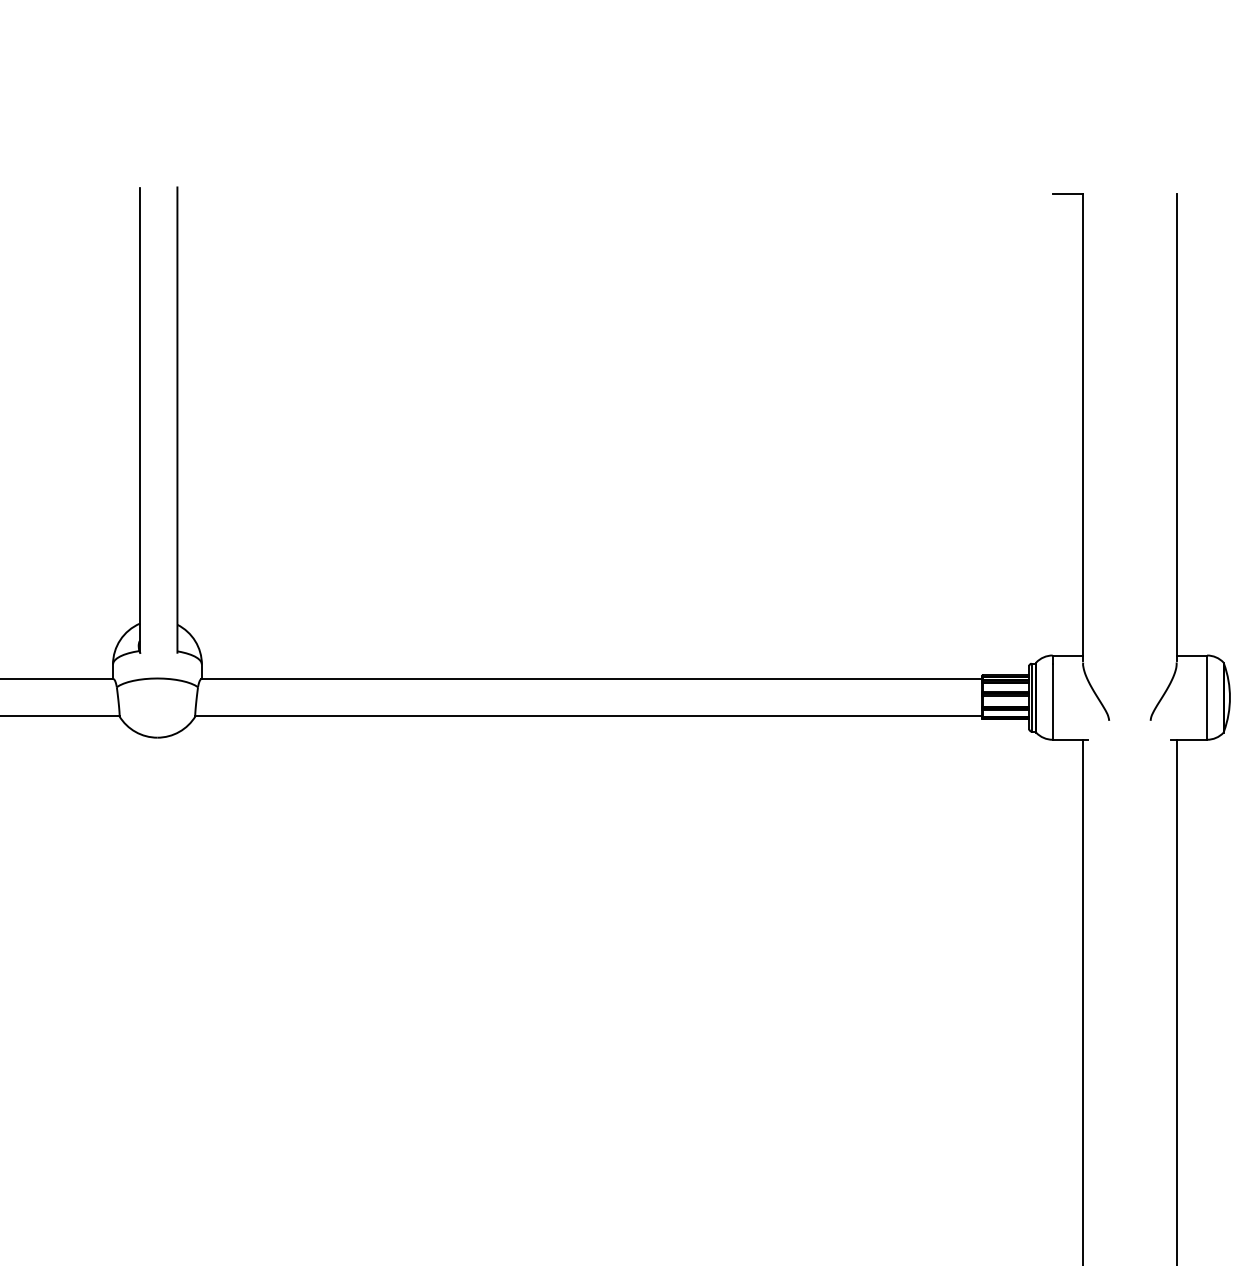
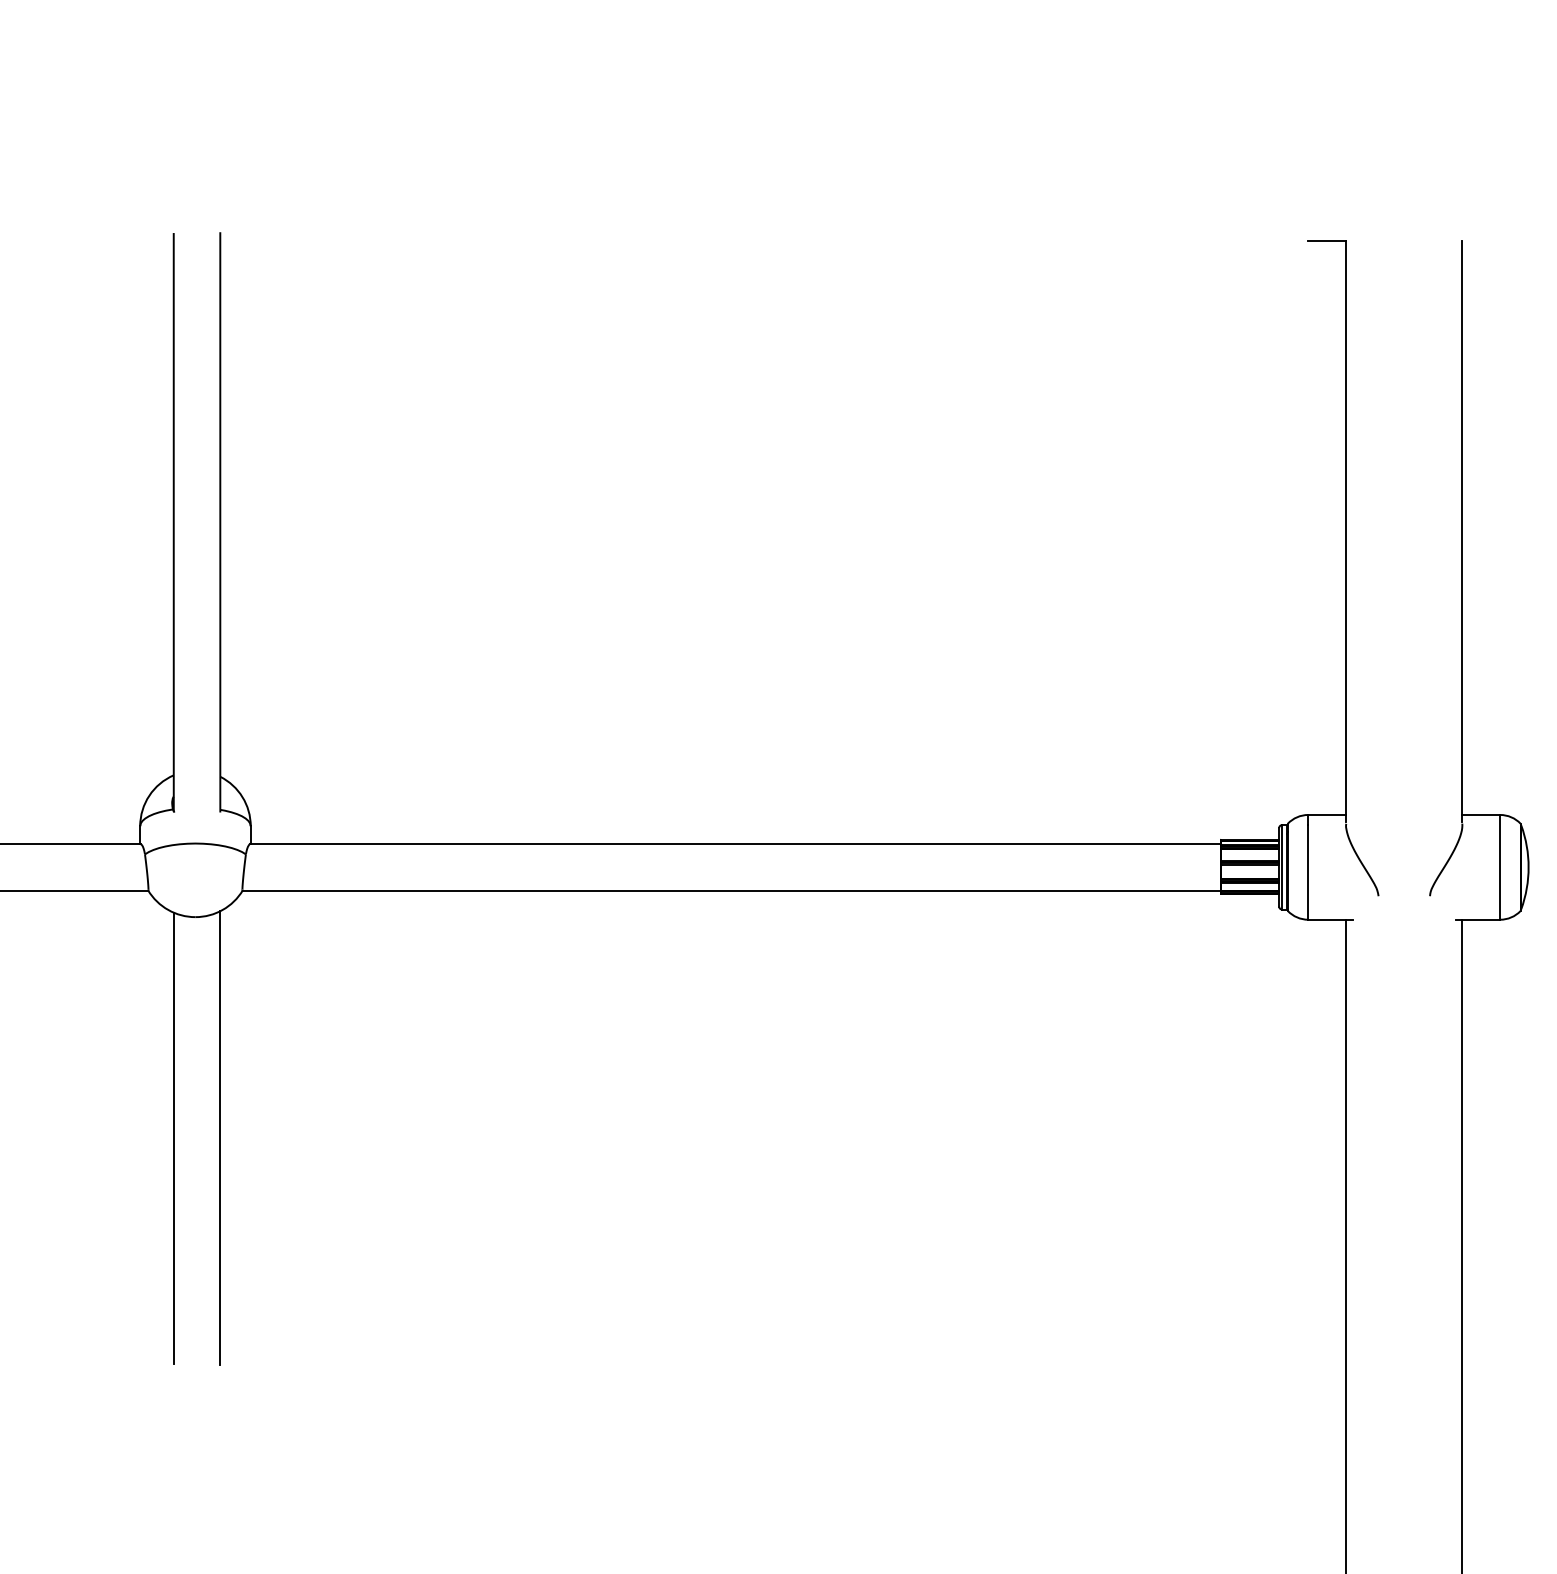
line: (177, 914) -> (220, 1137), added
line: (139, 915) -> (173, 1138), added

